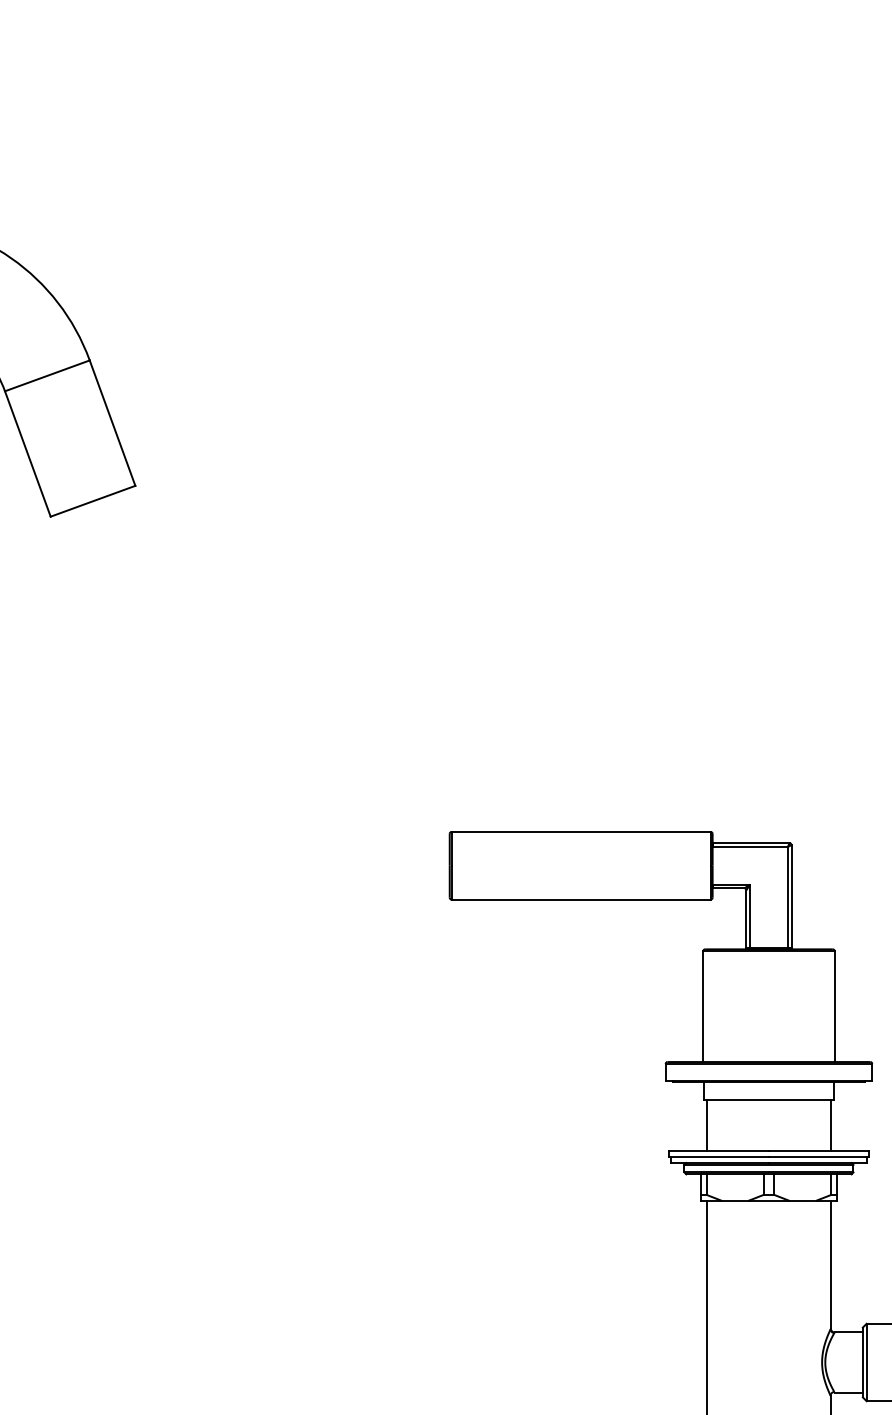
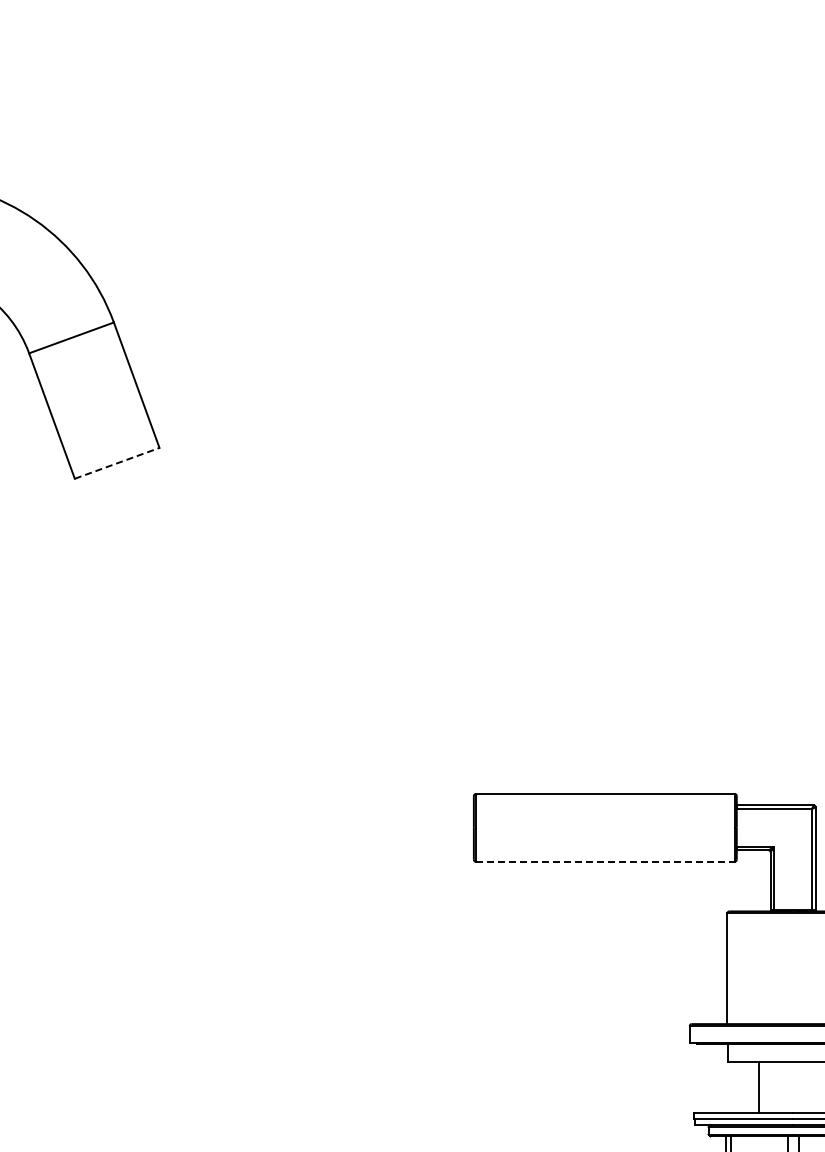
line: (93, 501) -> (117, 463), solid -> dashed
line: (581, 899) -> (605, 861), solid -> dashed
line: (706, 1125) -> (758, 1087), moved

